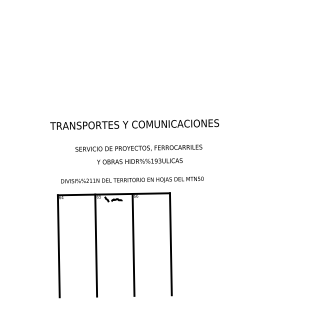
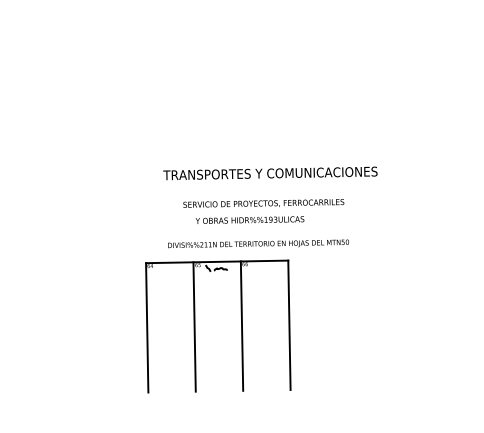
text: (134, 124) -> (270, 173), moved
text: (138, 148) -> (263, 203), moved
text: (132, 179) -> (258, 243), moved

